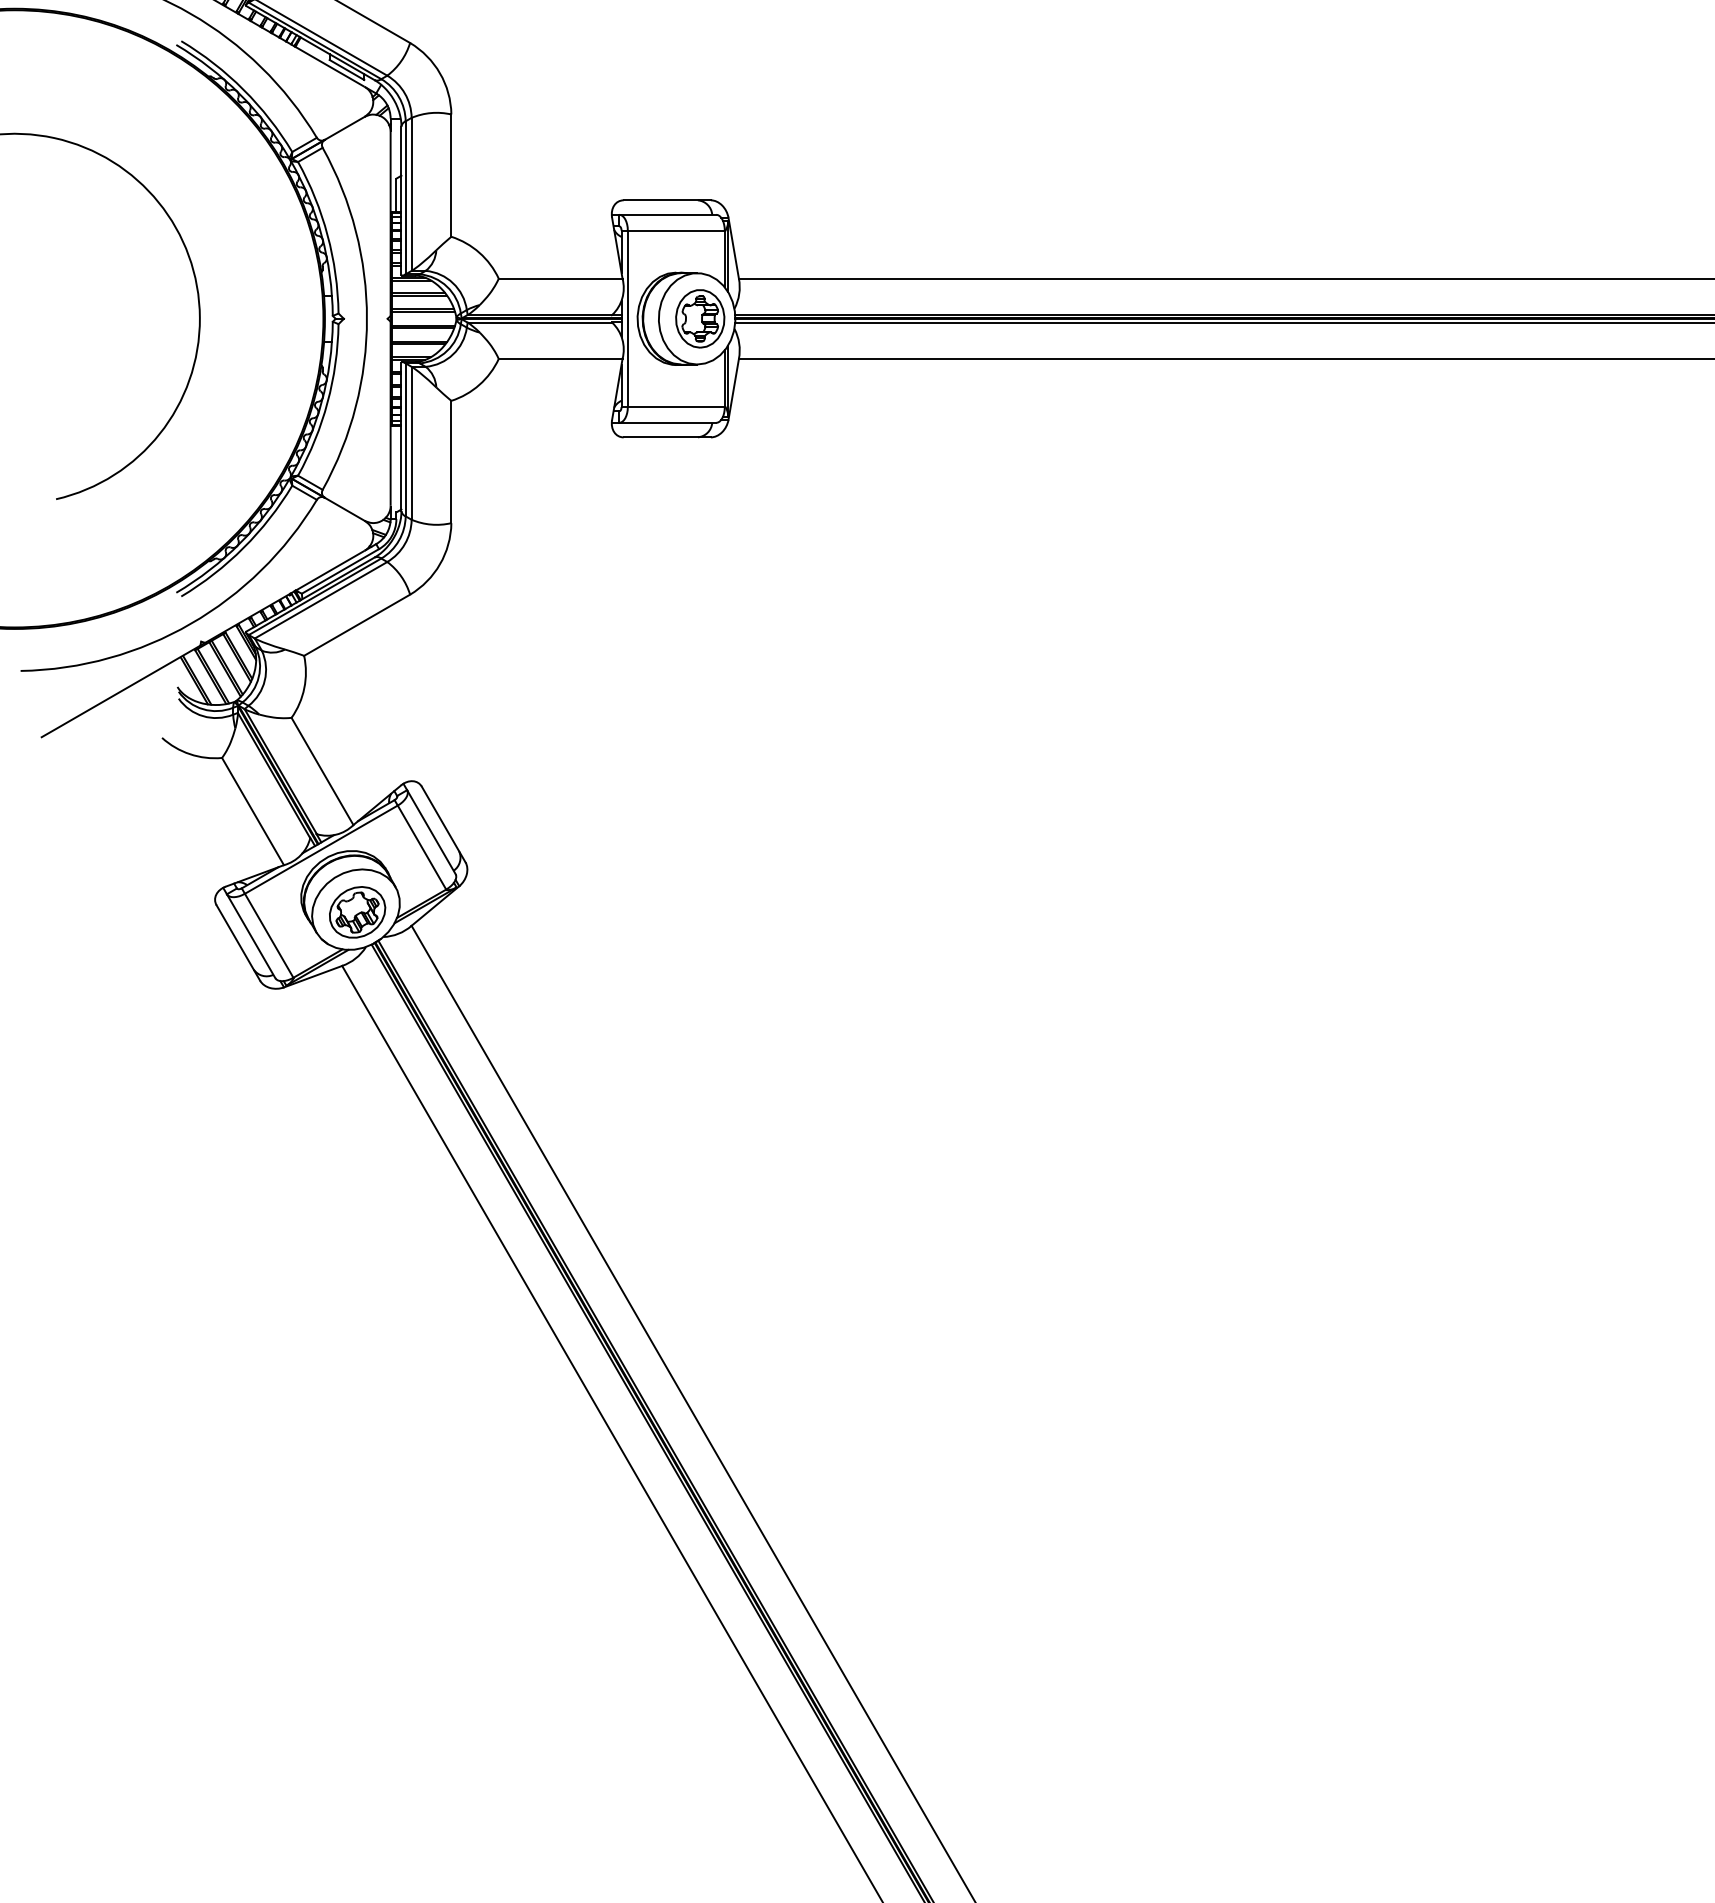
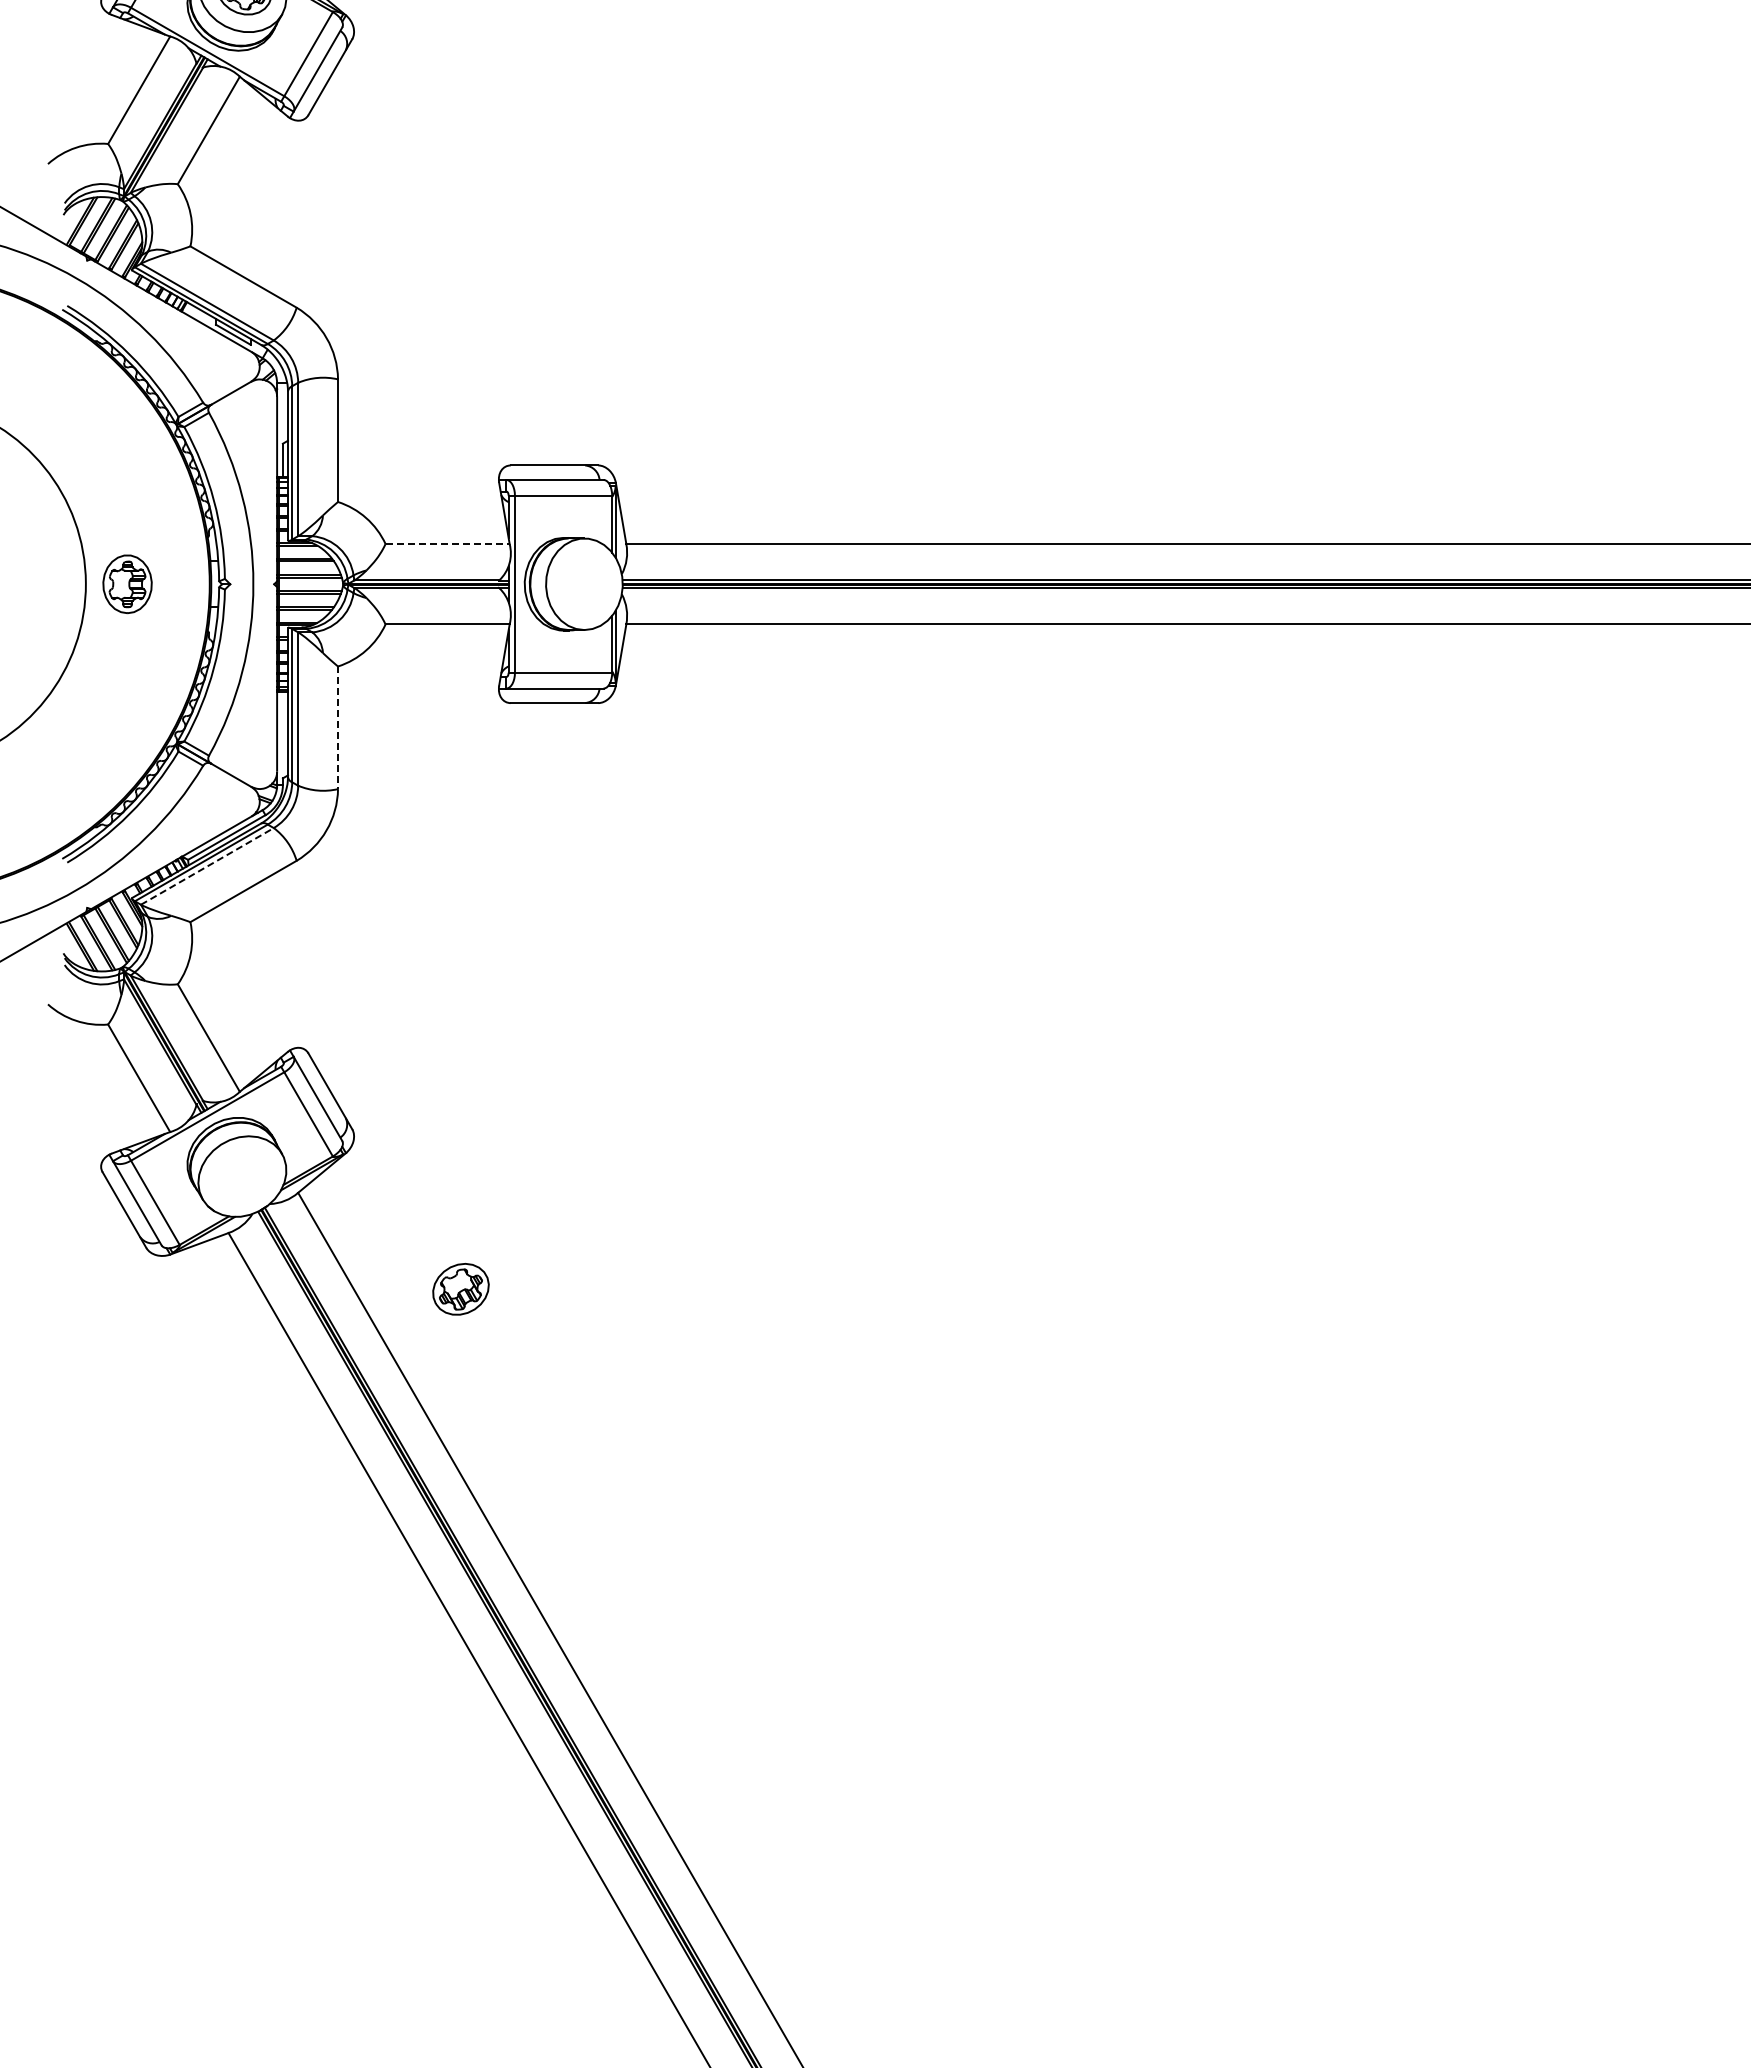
line: (561, 279) -> (448, 544), solid -> dashed
part: (700, 319) -> (127, 584), moved
line: (451, 462) -> (338, 728), solid -> dashed
line: (321, 600) -> (207, 866), solid -> dashed
part: (357, 912) -> (460, 1289), moved

